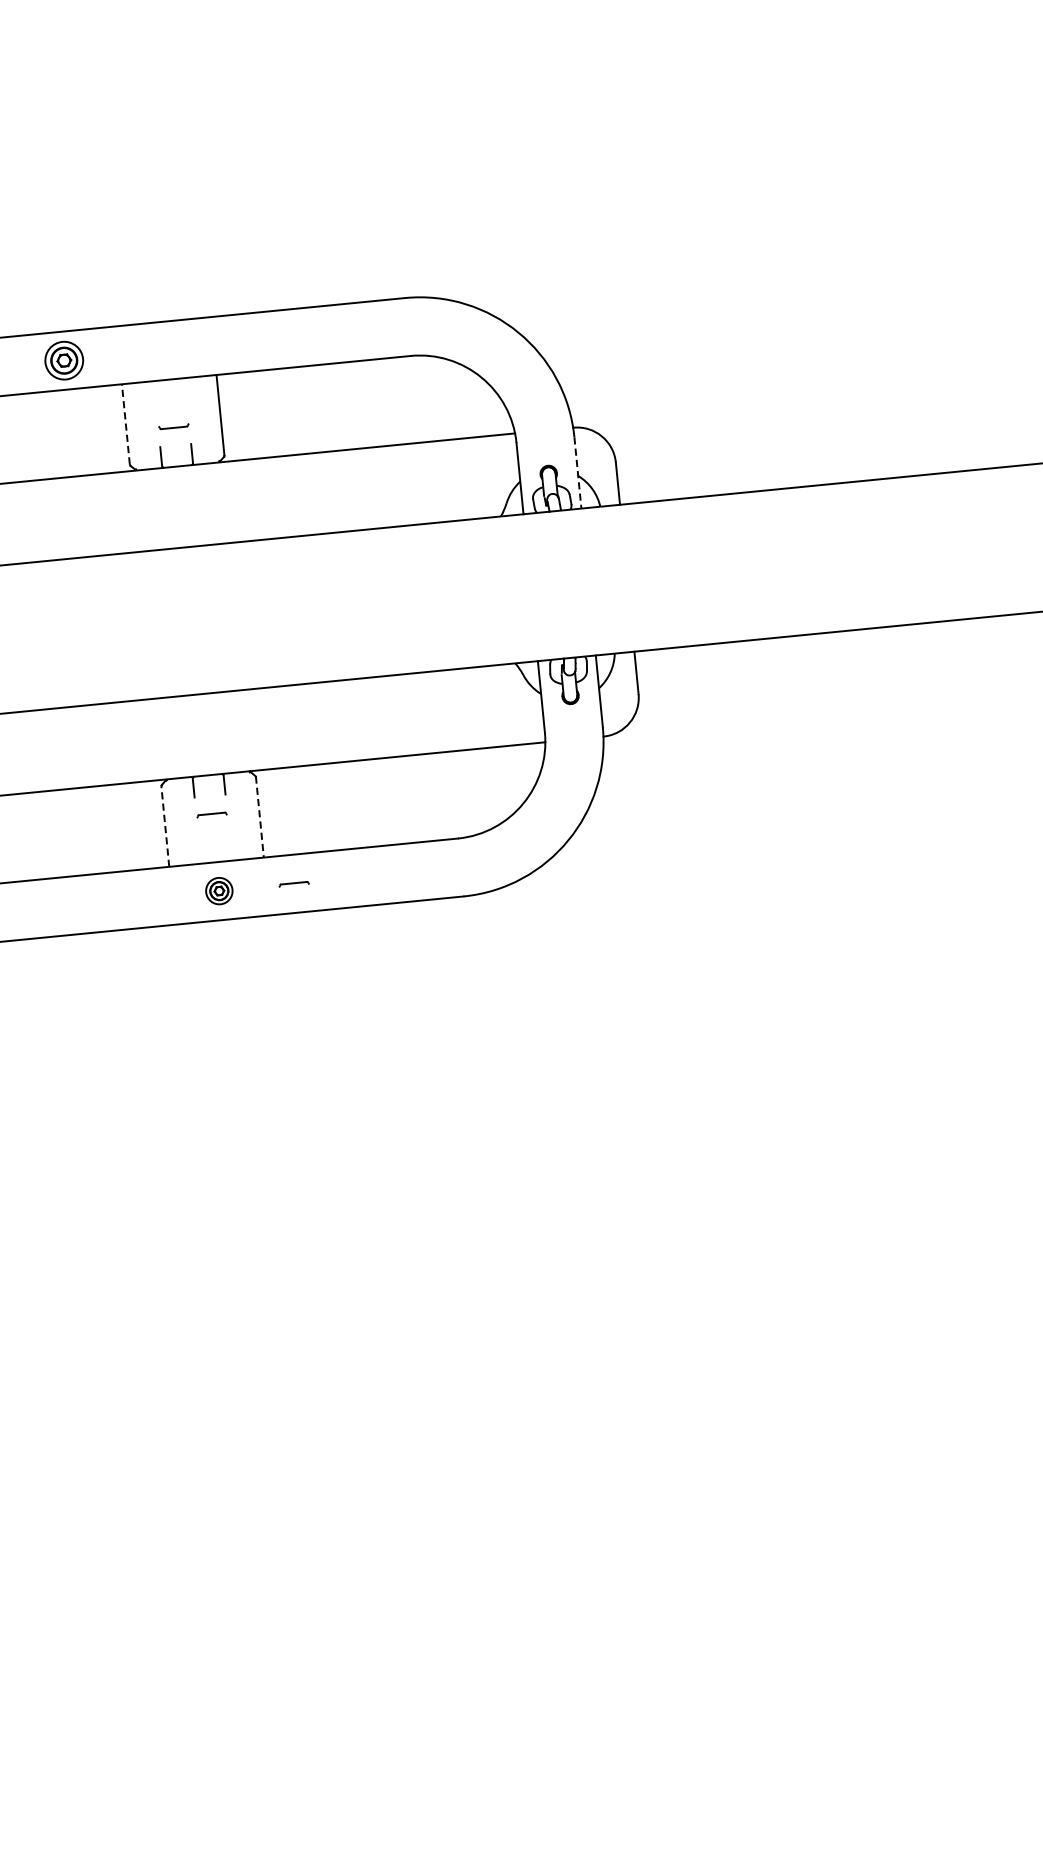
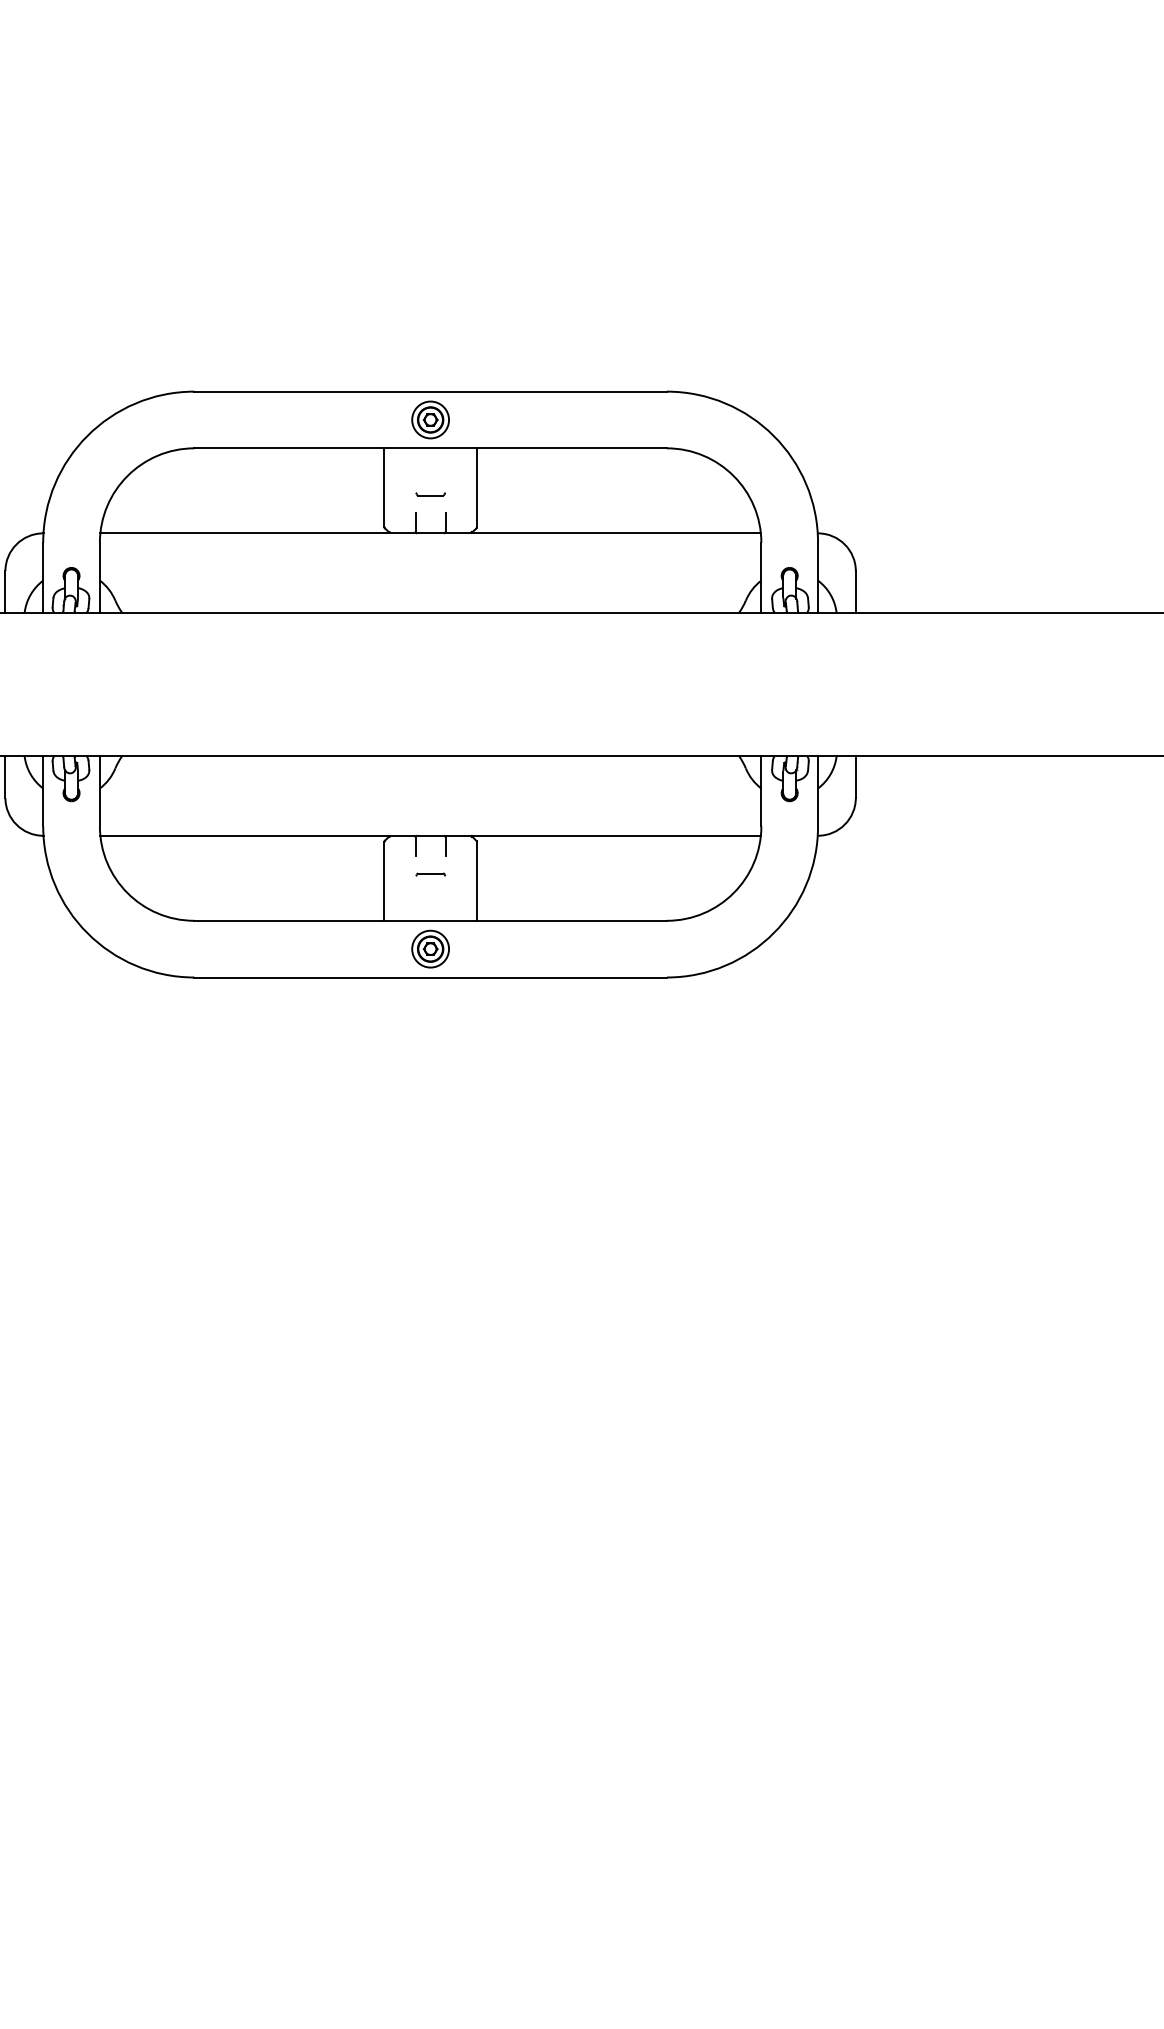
part: (64, 360) -> (430, 419), moved
line: (126, 424) -> (384, 487), dashed -> solid
line: (578, 472) -> (818, 577), dashed -> solid
line: (259, 817) -> (476, 881), dashed -> solid
line: (165, 826) -> (384, 881), dashed -> solid
part: (293, 884) -> (503, 949), removed
part: (219, 890) -> (430, 948), size x1.43

